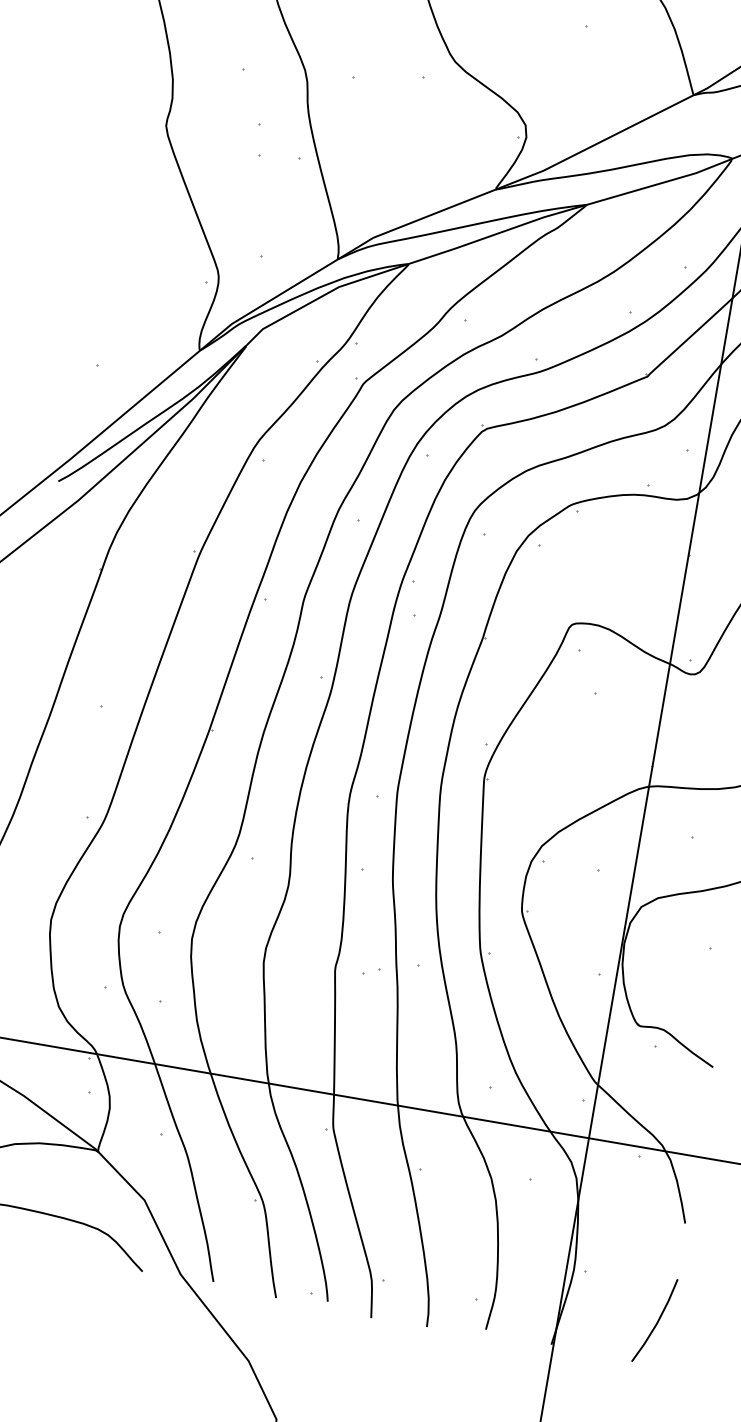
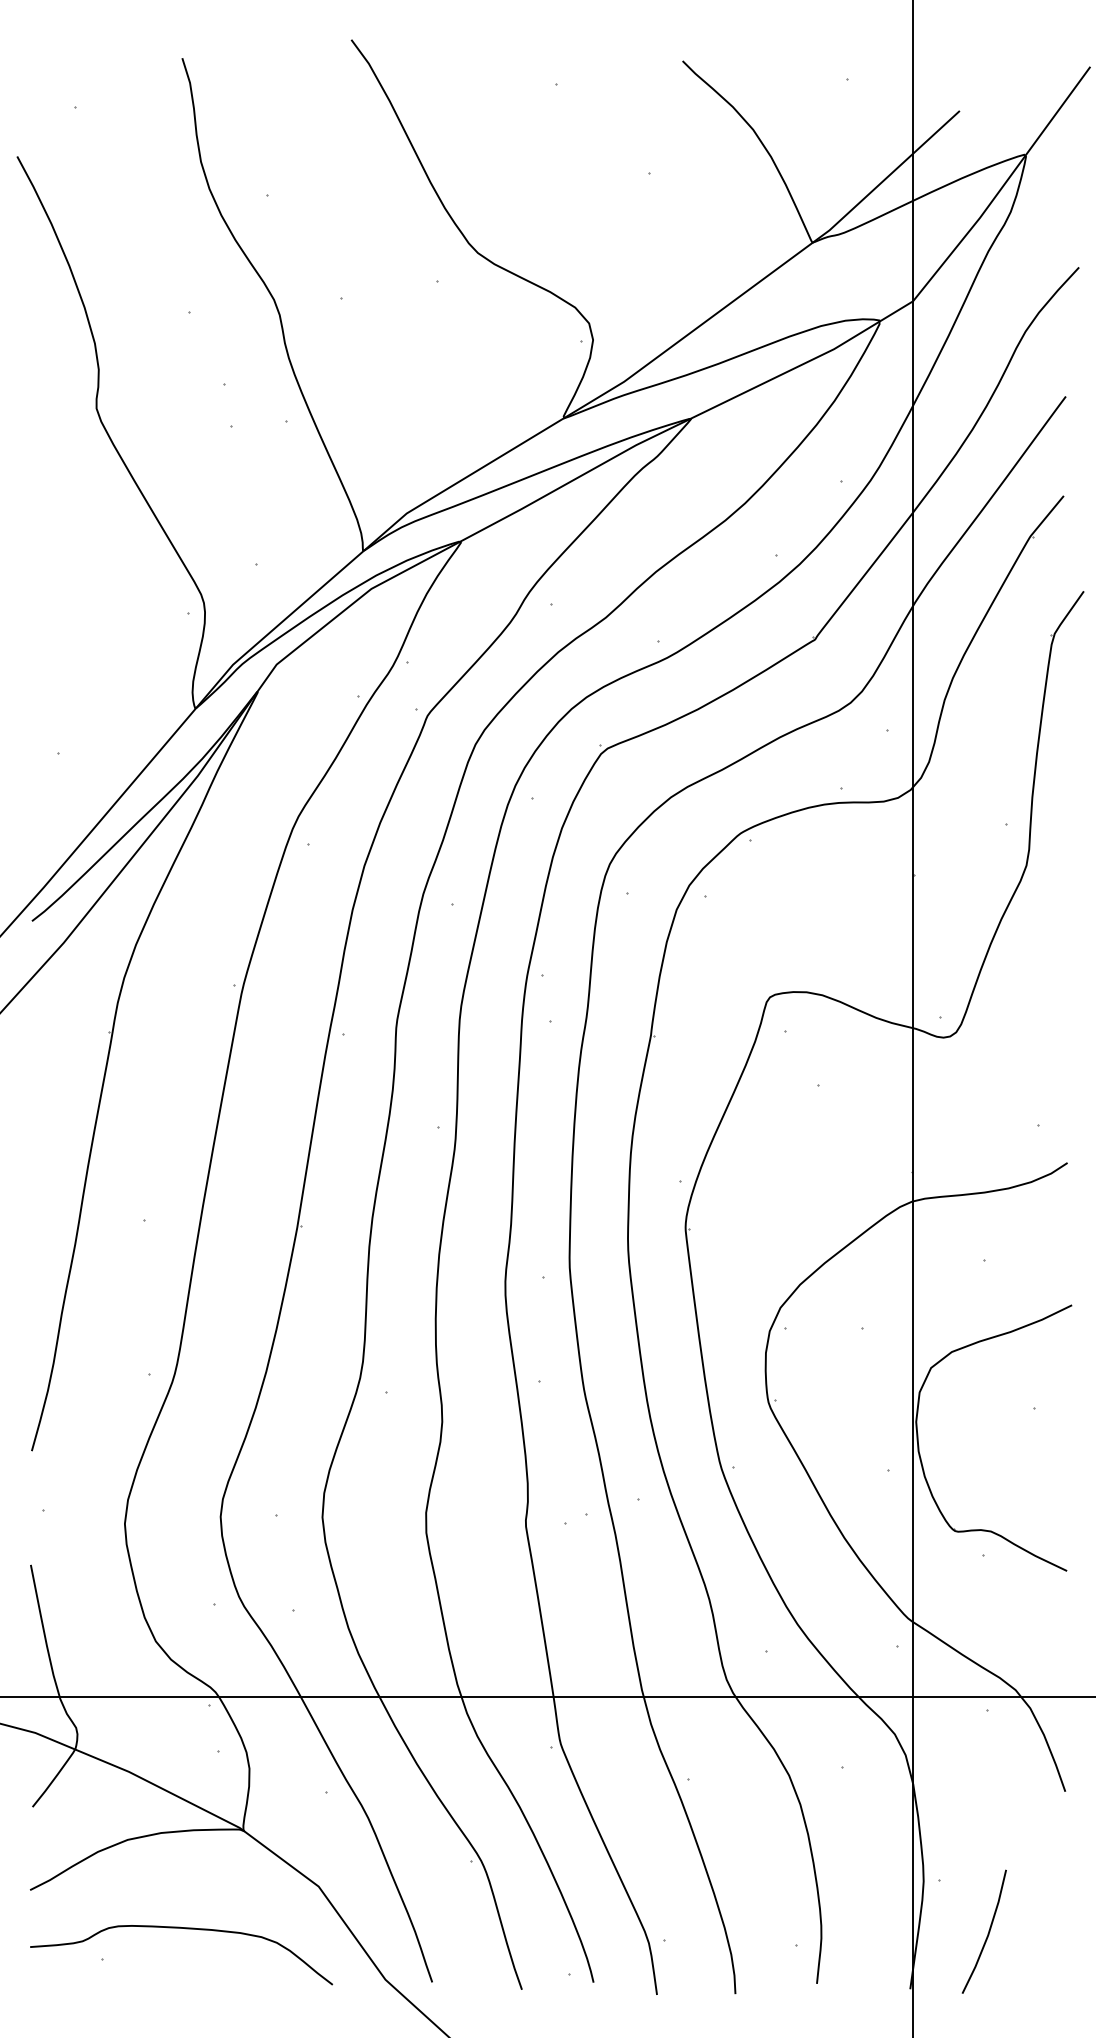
line: (656, 1322) -> (987, 1933), moved

